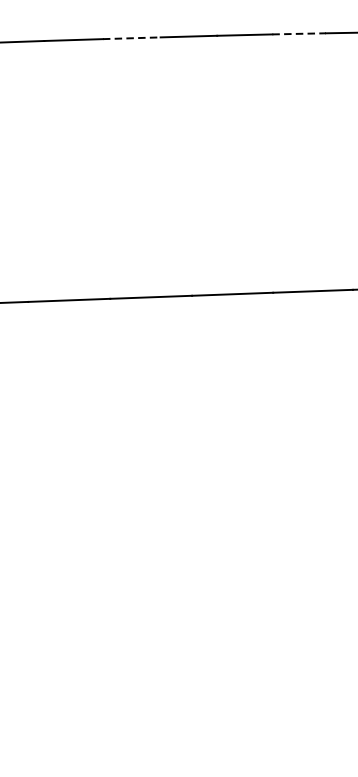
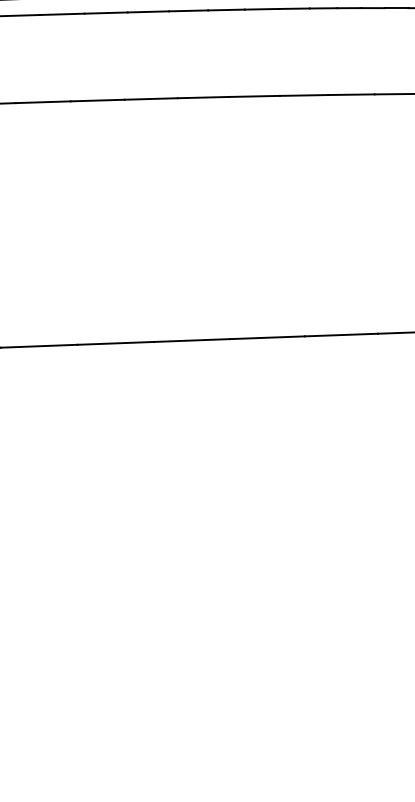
line: (300, 33) -> (255, 96), dashed -> solid
line: (132, 38) -> (98, 100), dashed -> solid

